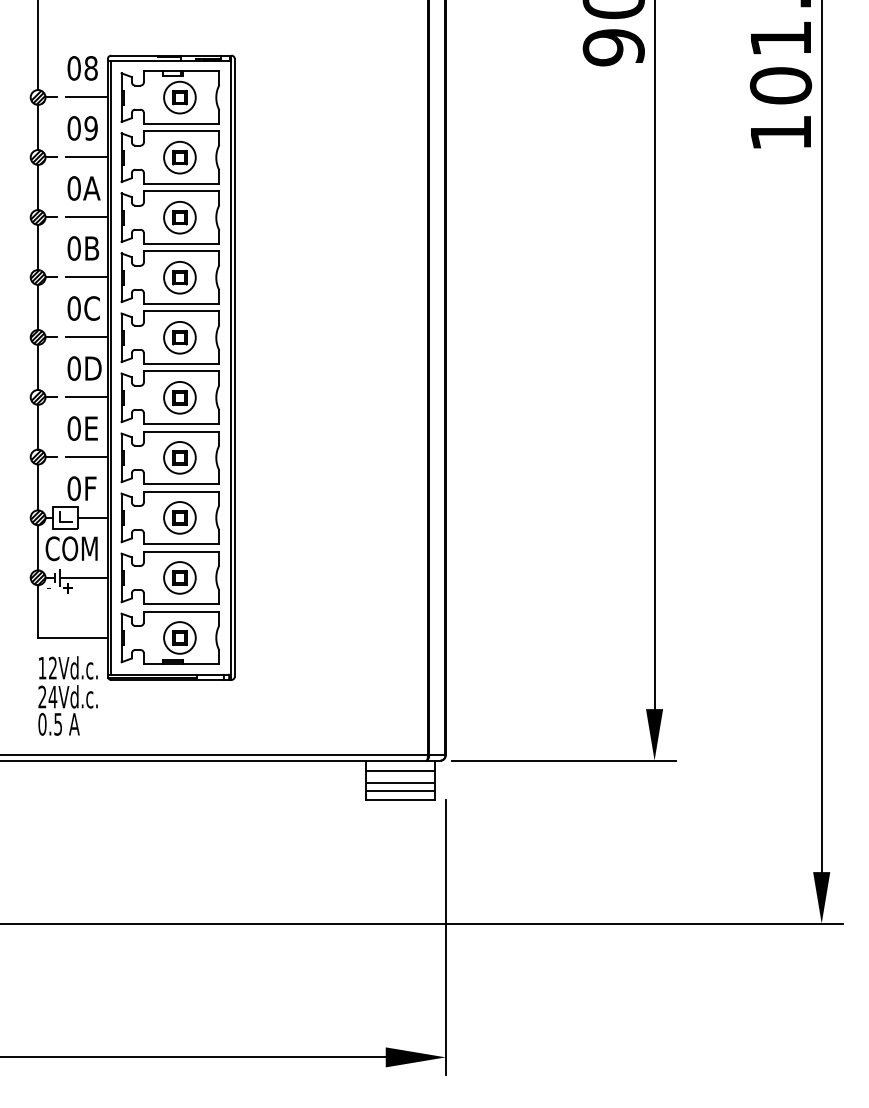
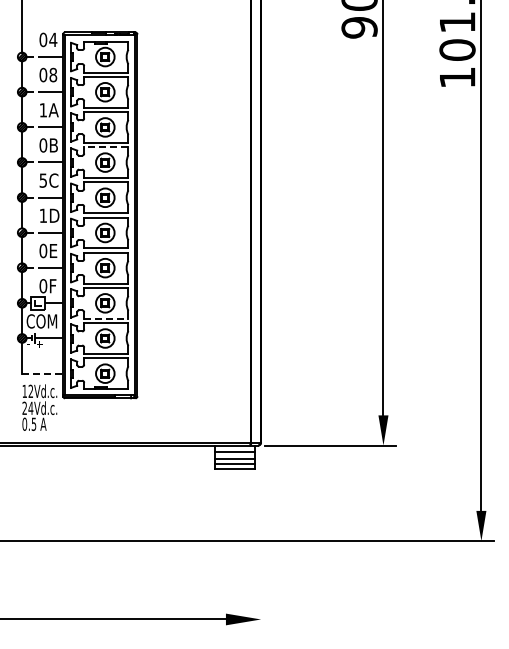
text: (91, 67) -> (53, 39), 08 -> 04
text: (91, 129) -> (53, 75), 09 -> 08
text: (74, 188) -> (43, 110), 0A -> 1A
line: (180, 251) -> (105, 147), solid -> dashed
text: (74, 308) -> (43, 180), 0C -> 5C
text: (74, 367) -> (43, 215), 0D -> 1D
line: (181, 543) -> (106, 318), solid -> dashed
line: (74, 637) -> (43, 373), solid -> dashed
line: (446, 936) -> (261, 548), removed

